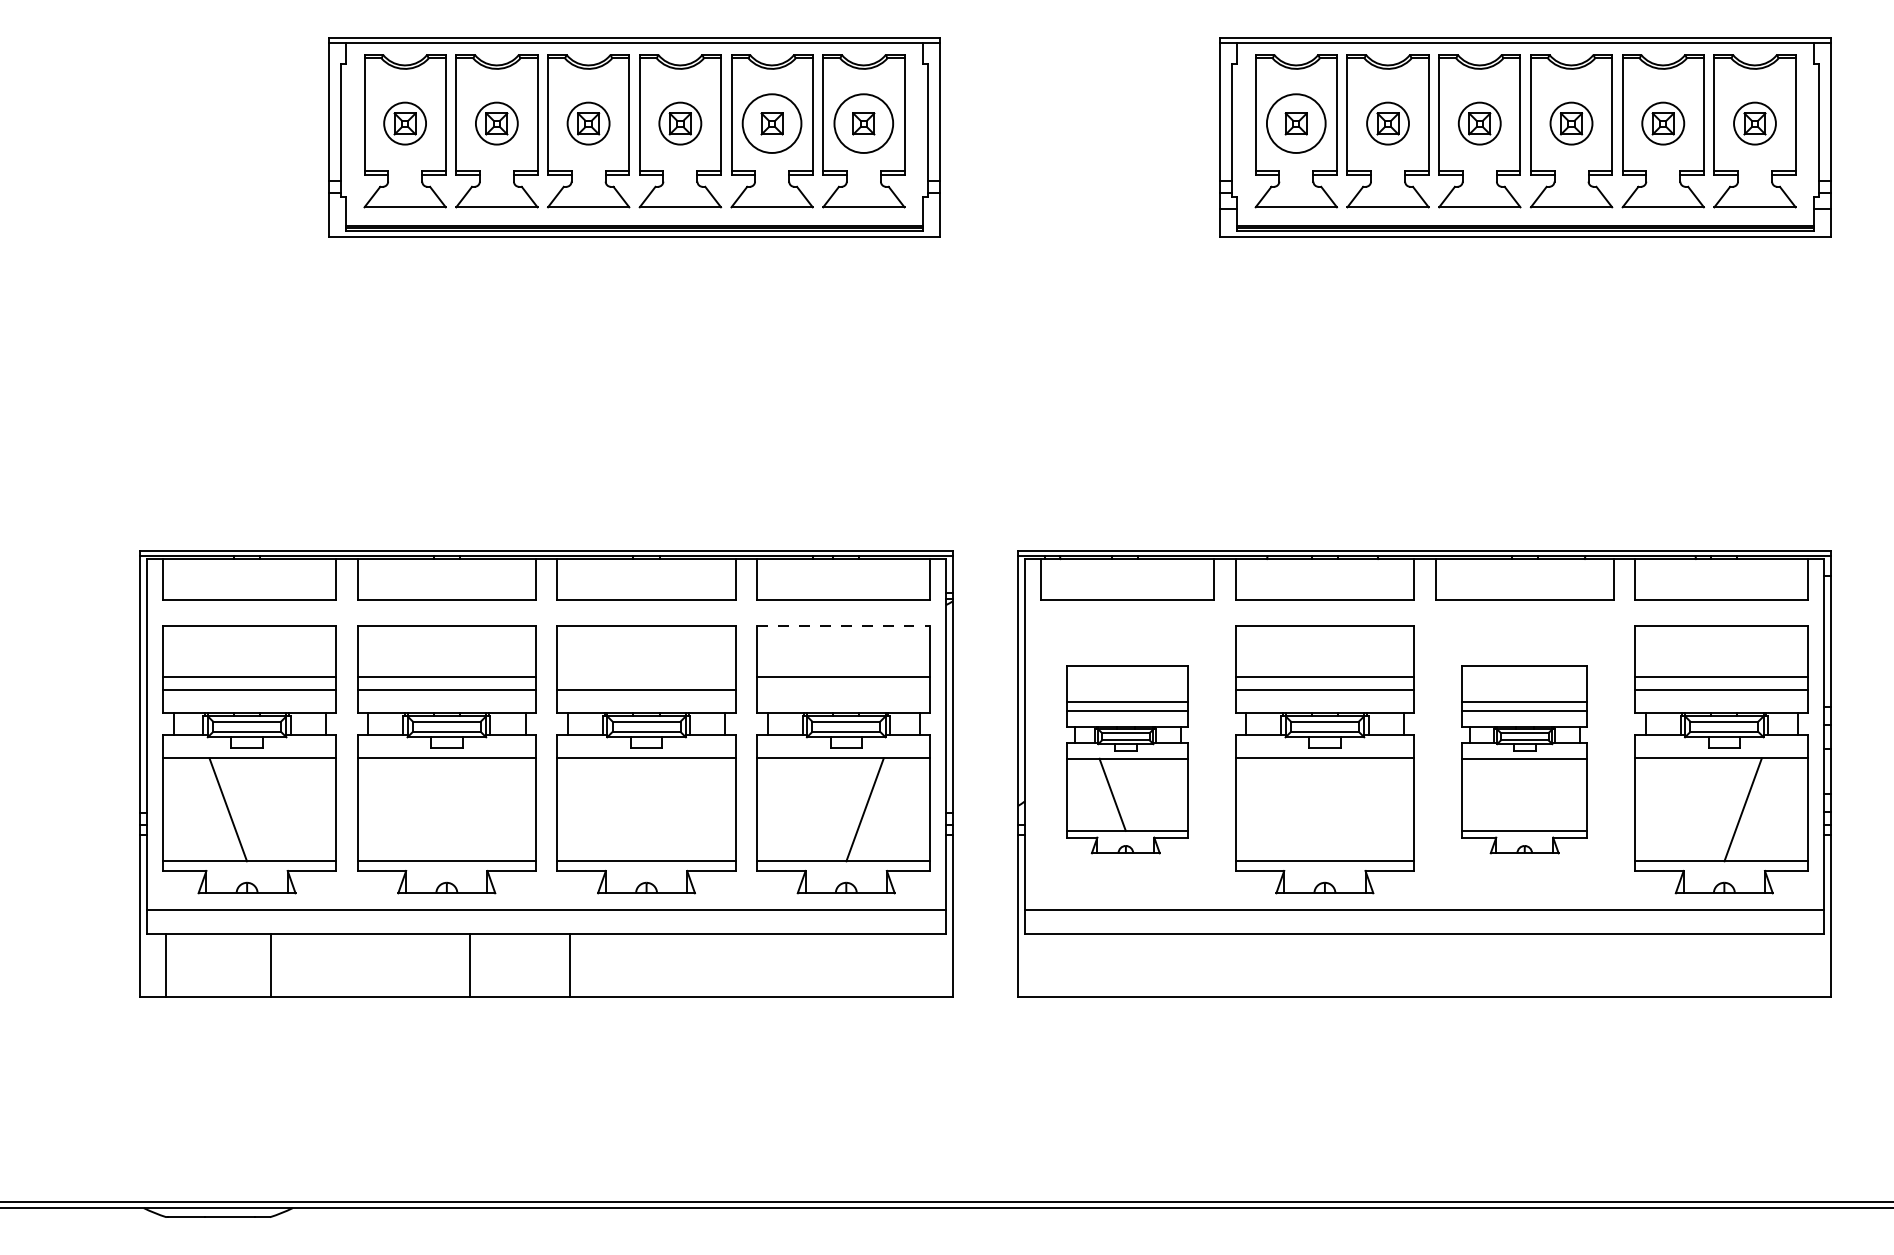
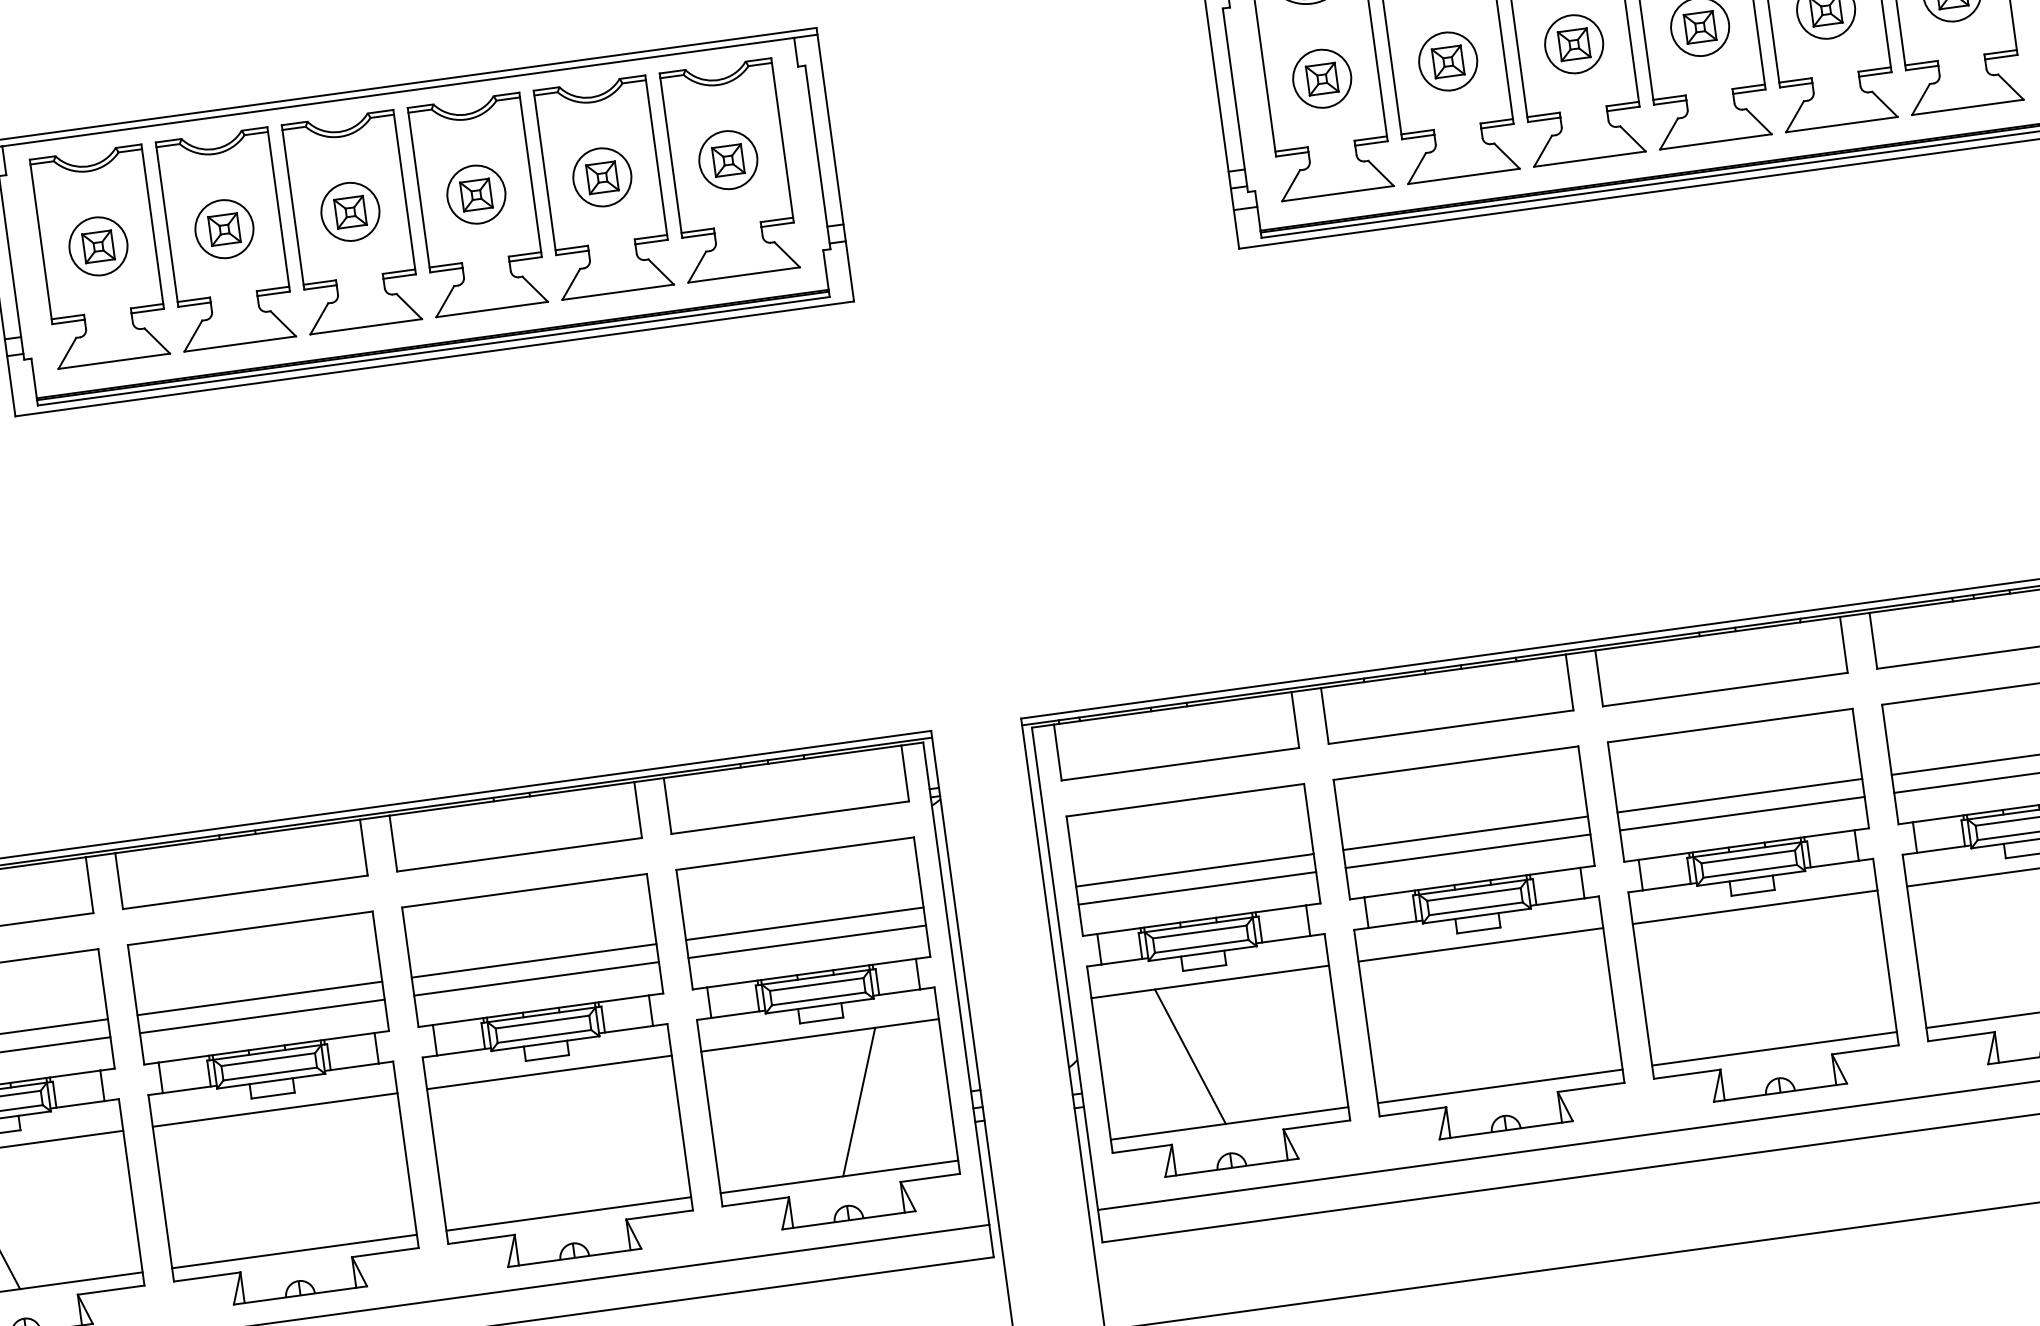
circle: (772, 123) -> (602, 177), size x0.71
circle: (863, 123) -> (727, 160), size x0.71
circle: (1296, 123) -> (1322, 78), size x0.71
line: (844, 625) -> (796, 852), dashed -> solid
line: (646, 677) -> (534, 961), added
line: (843, 690) -> (807, 942), added
part: (1127, 759) -> (1210, 983), size x1.43
part: (1524, 759) -> (1755, 909), size x1.43

